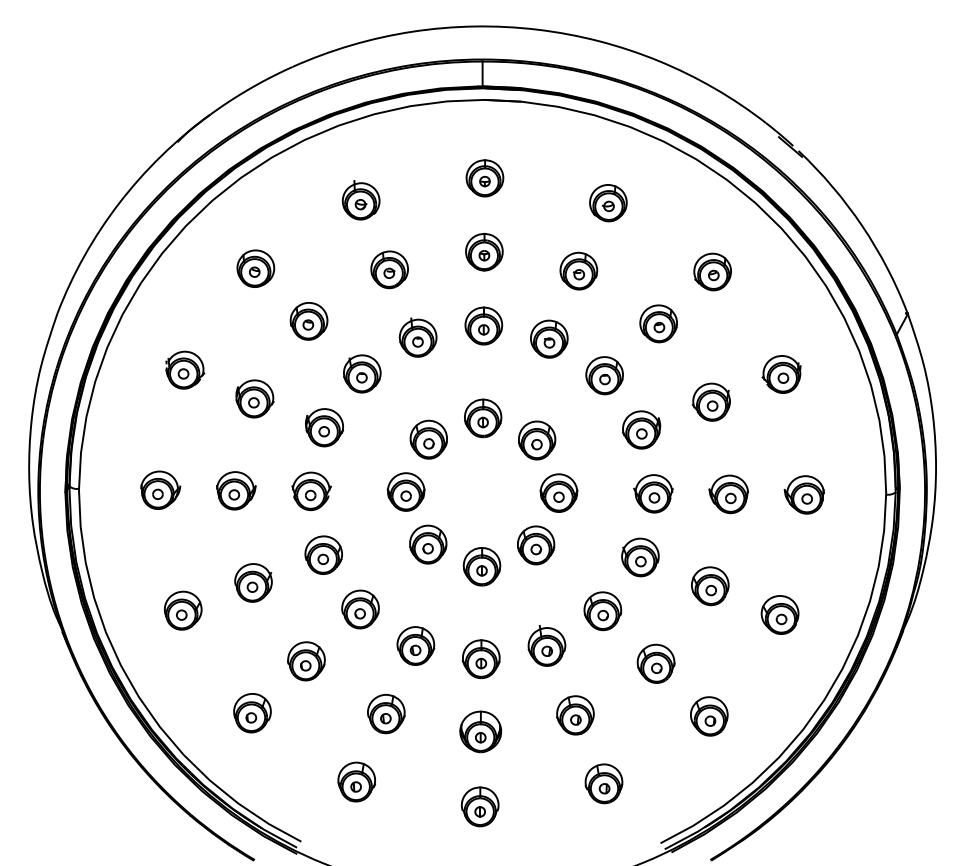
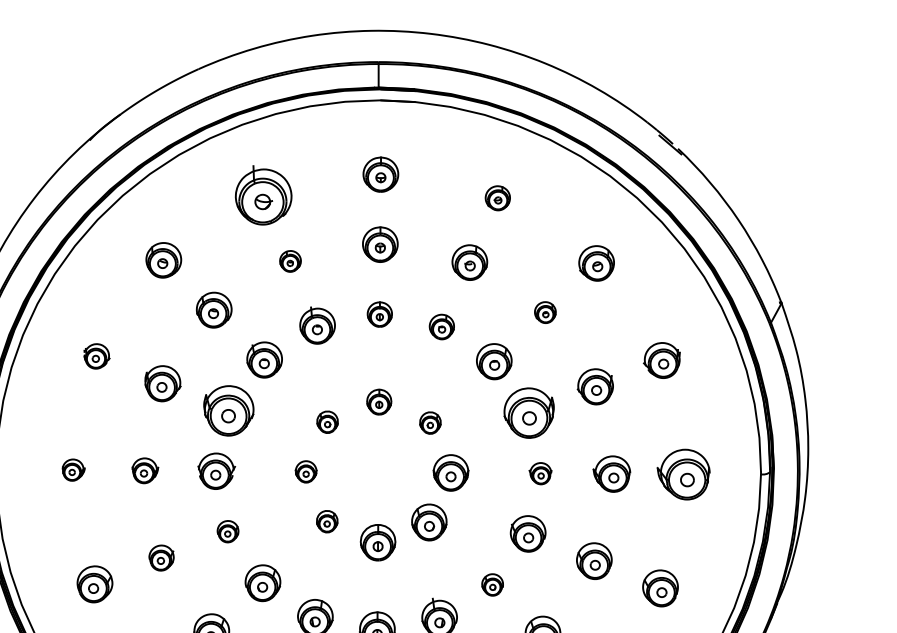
part: (360, 200) -> (262, 195), size x1.6
part: (608, 203) -> (497, 198), size x0.7
part: (389, 269) -> (290, 261), size x0.6
part: (658, 323) -> (545, 312), size x0.6
part: (483, 325) -> (379, 314), size x0.7
part: (549, 338) -> (442, 326), size x0.7
part: (185, 369) -> (97, 355), size x0.7
part: (483, 418) -> (379, 402), size x0.7
part: (324, 427) -> (228, 410), size x1.4
part: (641, 429) -> (529, 412), size x1.4
part: (428, 439) -> (327, 422), size x0.6
part: (537, 440) -> (430, 423), size x0.6
part: (160, 489) -> (73, 469), size x0.6
part: (236, 490) -> (145, 470), size x0.7
part: (405, 491) -> (305, 471), size x0.6
part: (653, 493) -> (540, 473), size x0.6
part: (803, 494) -> (682, 474), size x1.4
part: (428, 544) -> (327, 521), size x0.6
part: (323, 554) -> (227, 531), size x0.6
part: (253, 582) -> (161, 557), size x0.7
part: (602, 611) -> (492, 585), size x0.6

